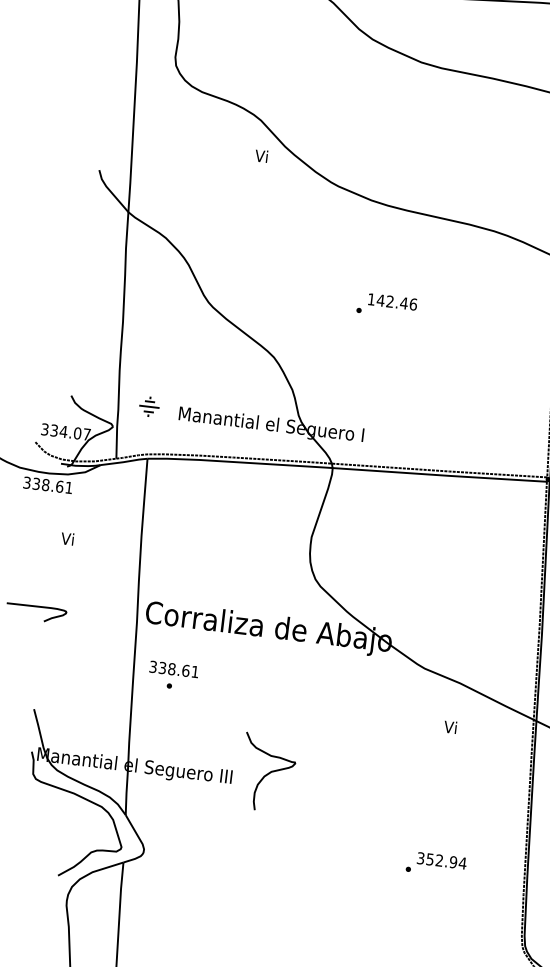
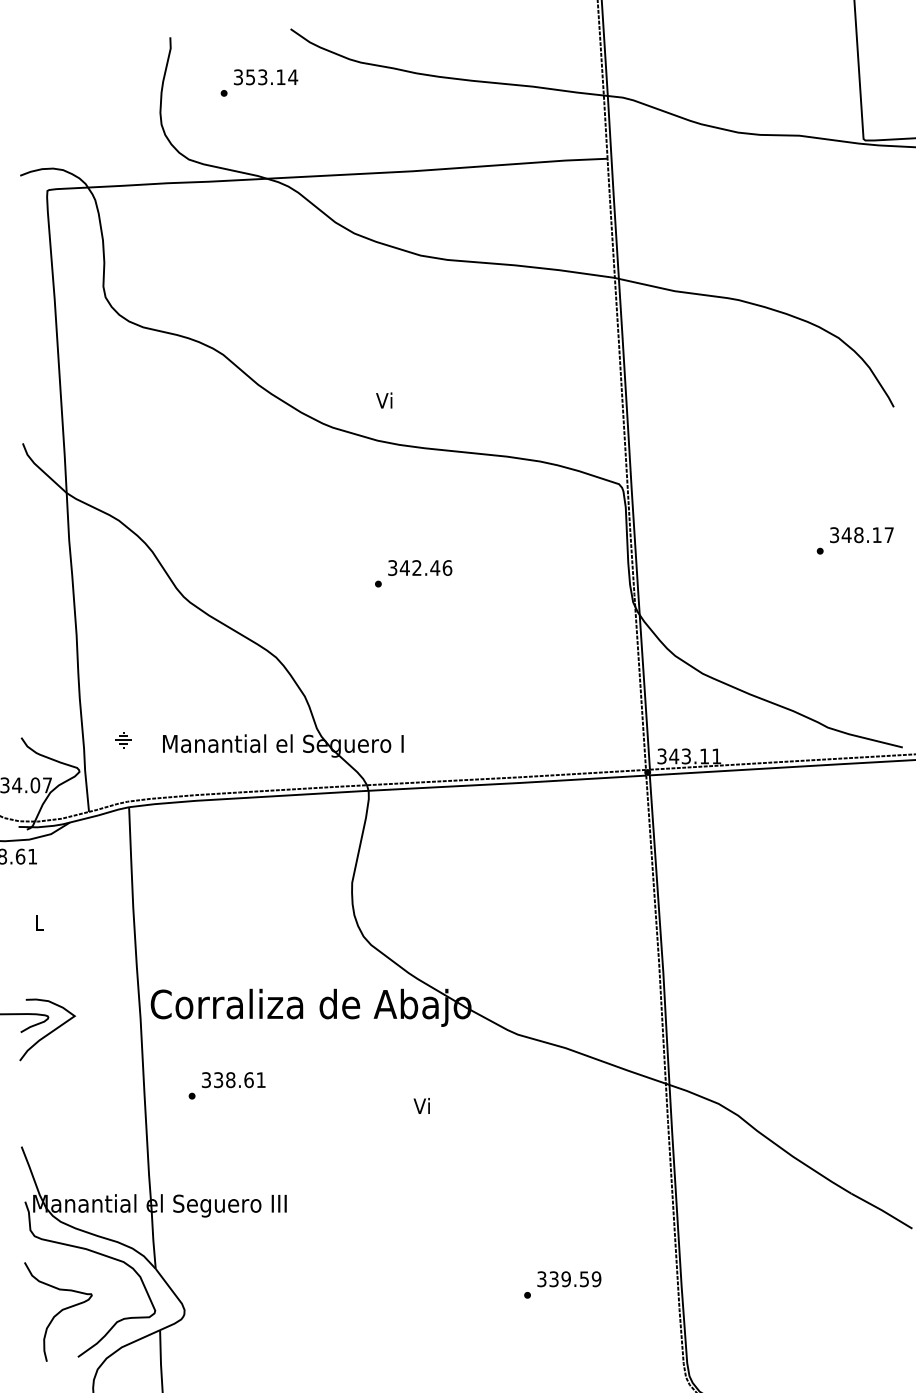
text: (261, 156) -> (384, 400), moved
text: (371, 299) -> (392, 567), 142.46 -> 342.46
part: (149, 407) -> (123, 740), size x0.62
text: (67, 538) -> (38, 922), Vi -> L
curve: (66, 623) -> (50, 1031), added
text: (173, 669) -> (233, 1080), moved
text: (450, 726) -> (421, 1105), moved
curve: (269, 772) -> (59, 1311), moved
text: (446, 861) -> (575, 1279), 352.94 -> 339.59

